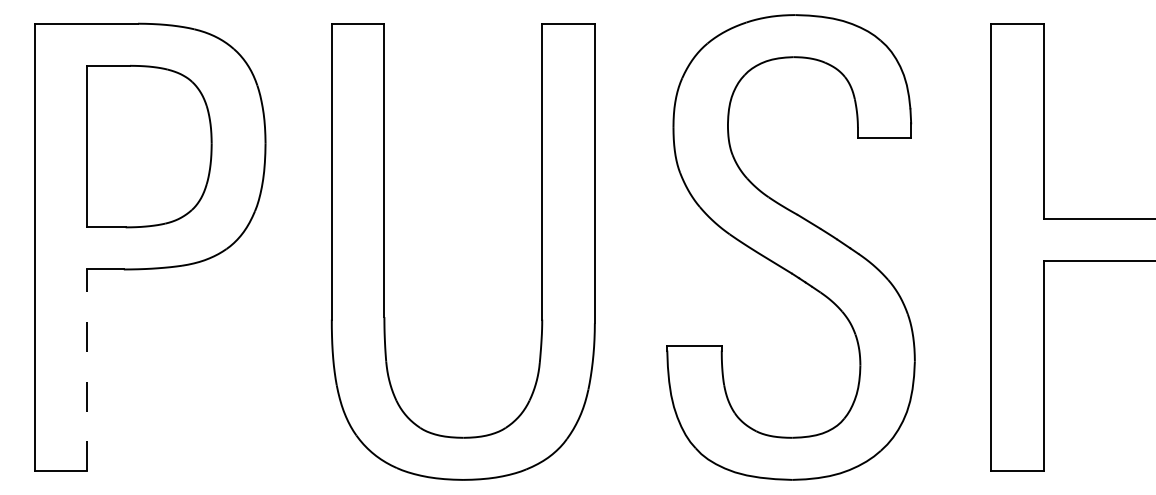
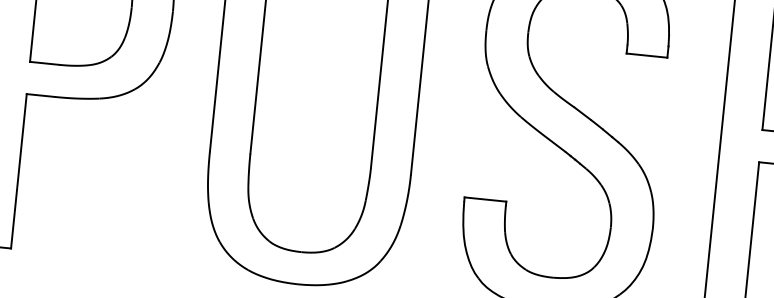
line: (87, 370) -> (19, 171), dashed -> solid

